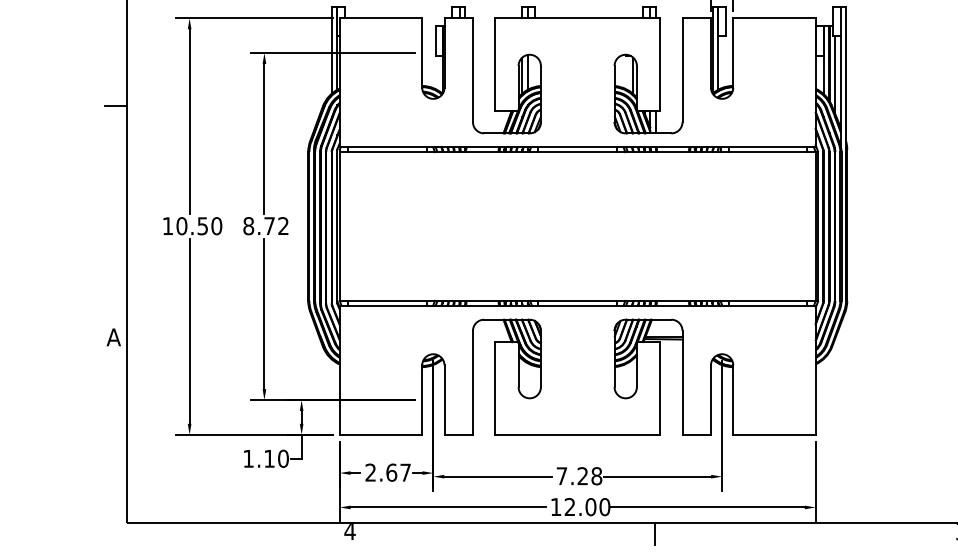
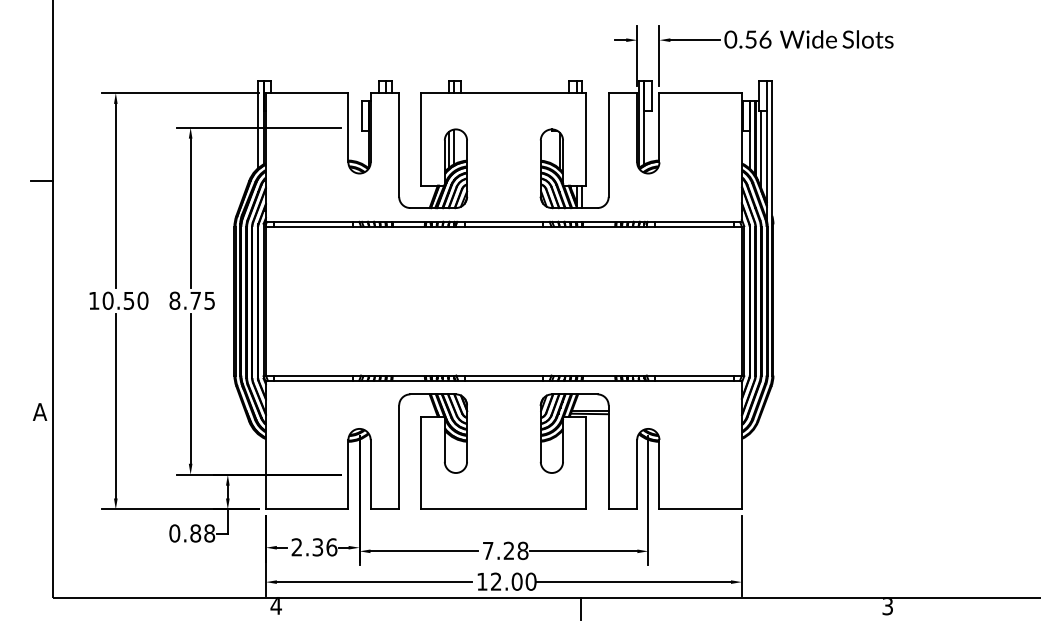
text: (283, 225) -> (209, 300), 8.72 -> 8.75
text: (266, 458) -> (192, 533), 1.10 -> 0.88
text: (398, 472) -> (324, 547), 2.67 -> 2.36

